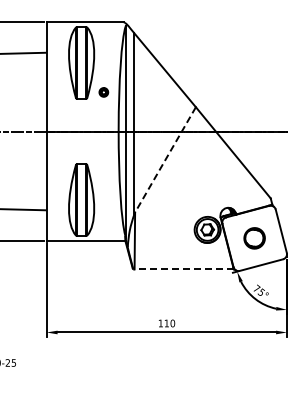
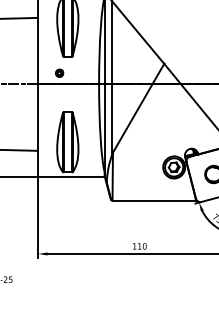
part: (103, 92) -> (59, 73), moved
line: (165, 159) -> (138, 107), dashed -> solid
line: (184, 269) -> (154, 200), dashed -> solid

